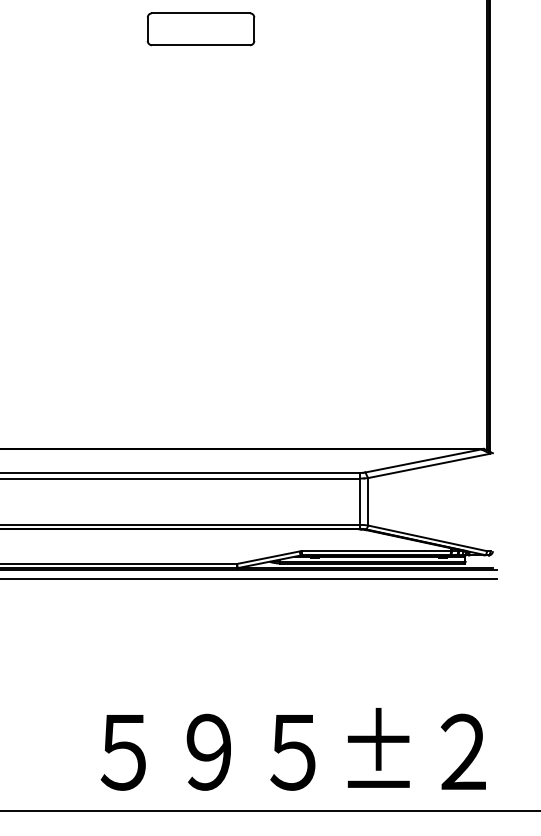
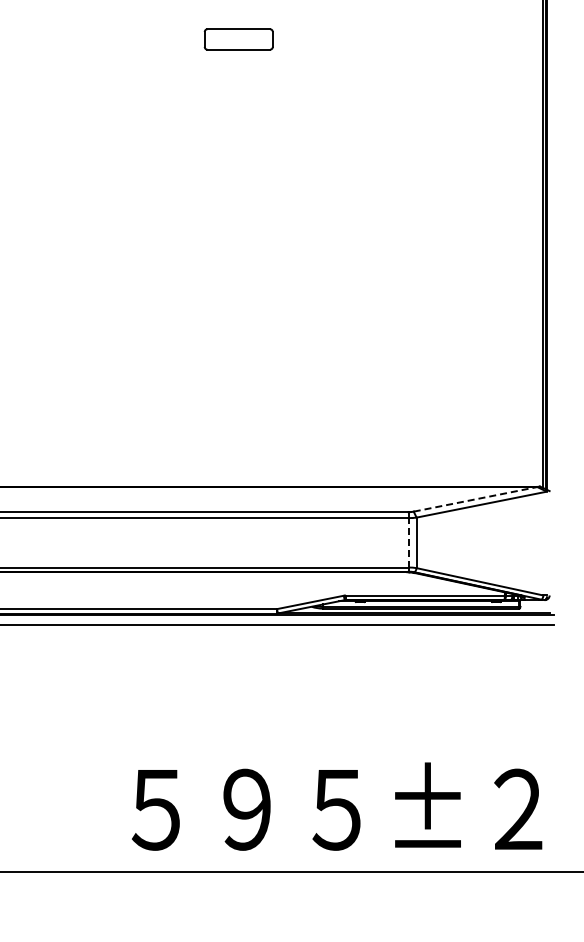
part: (200, 29) -> (238, 39), size x0.6
line: (423, 461) -> (475, 499), solid -> dashed
line: (360, 501) -> (408, 542), solid -> dashed

